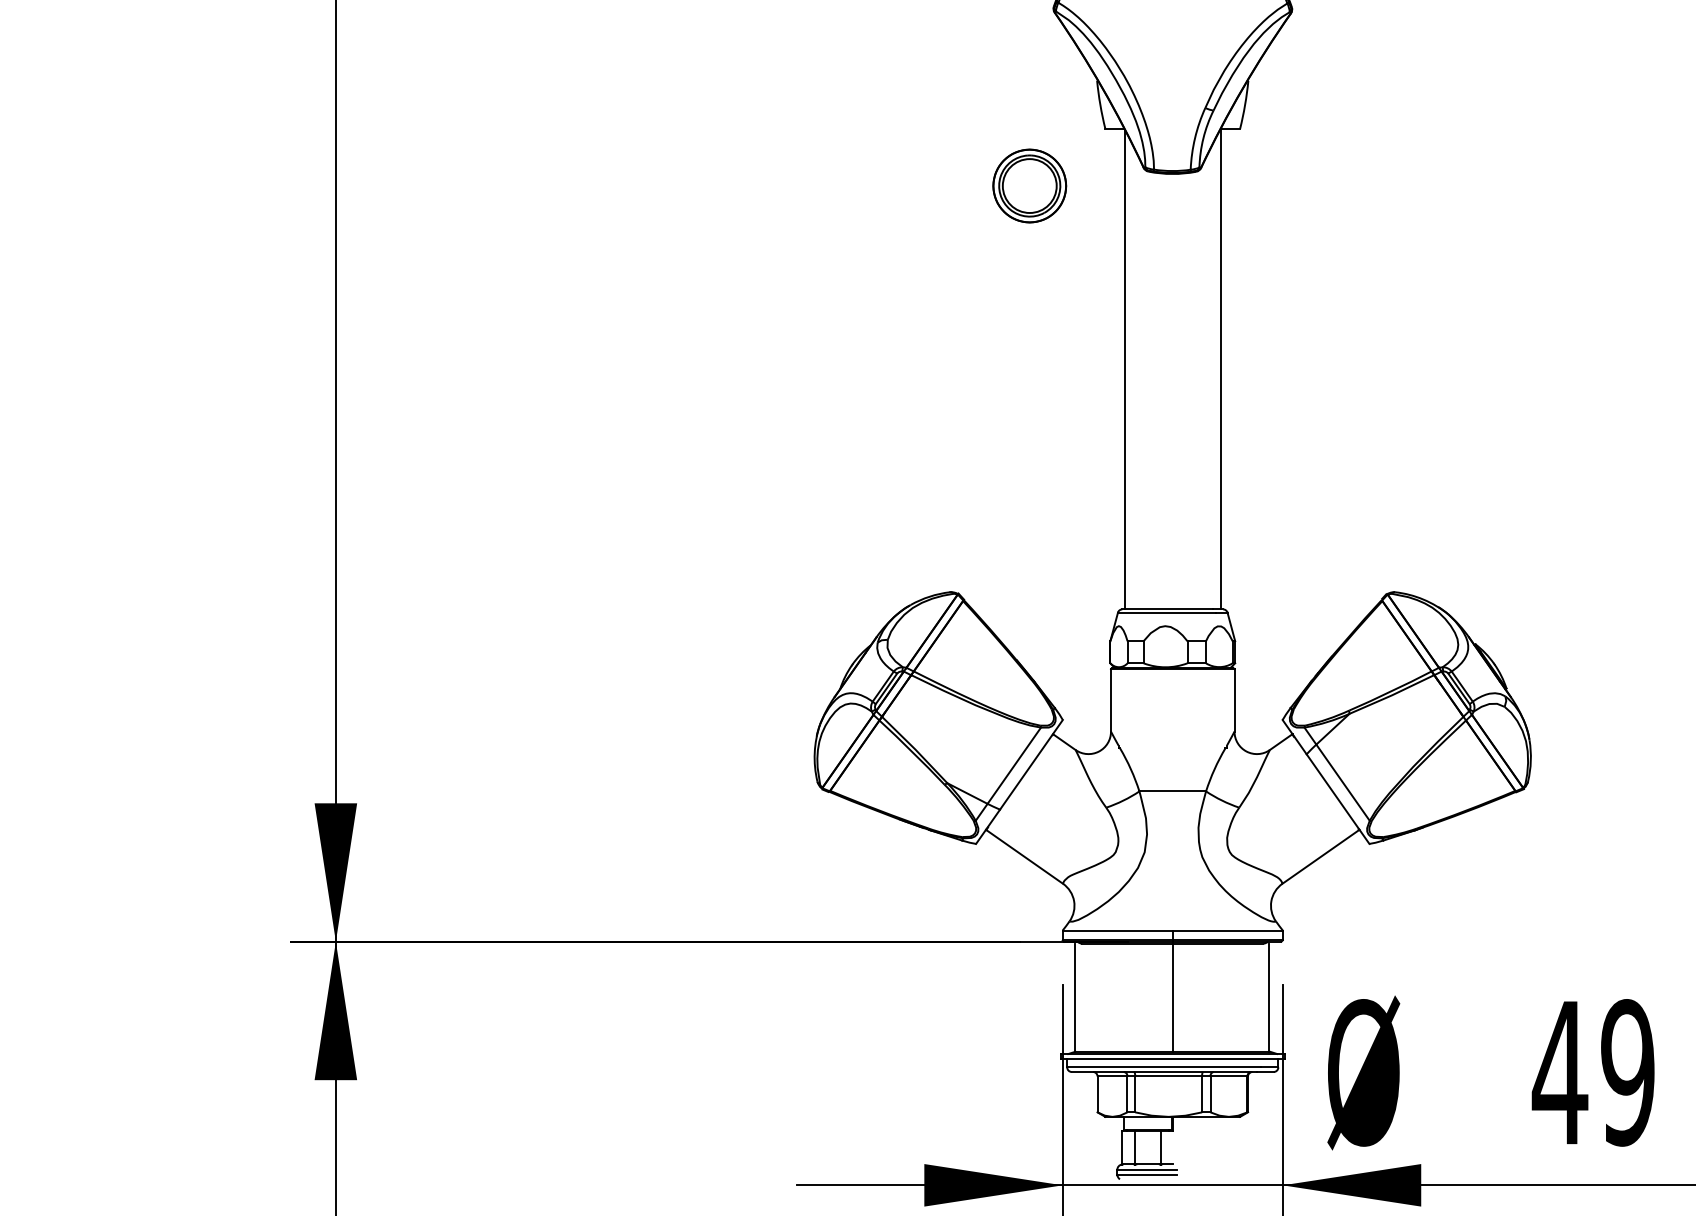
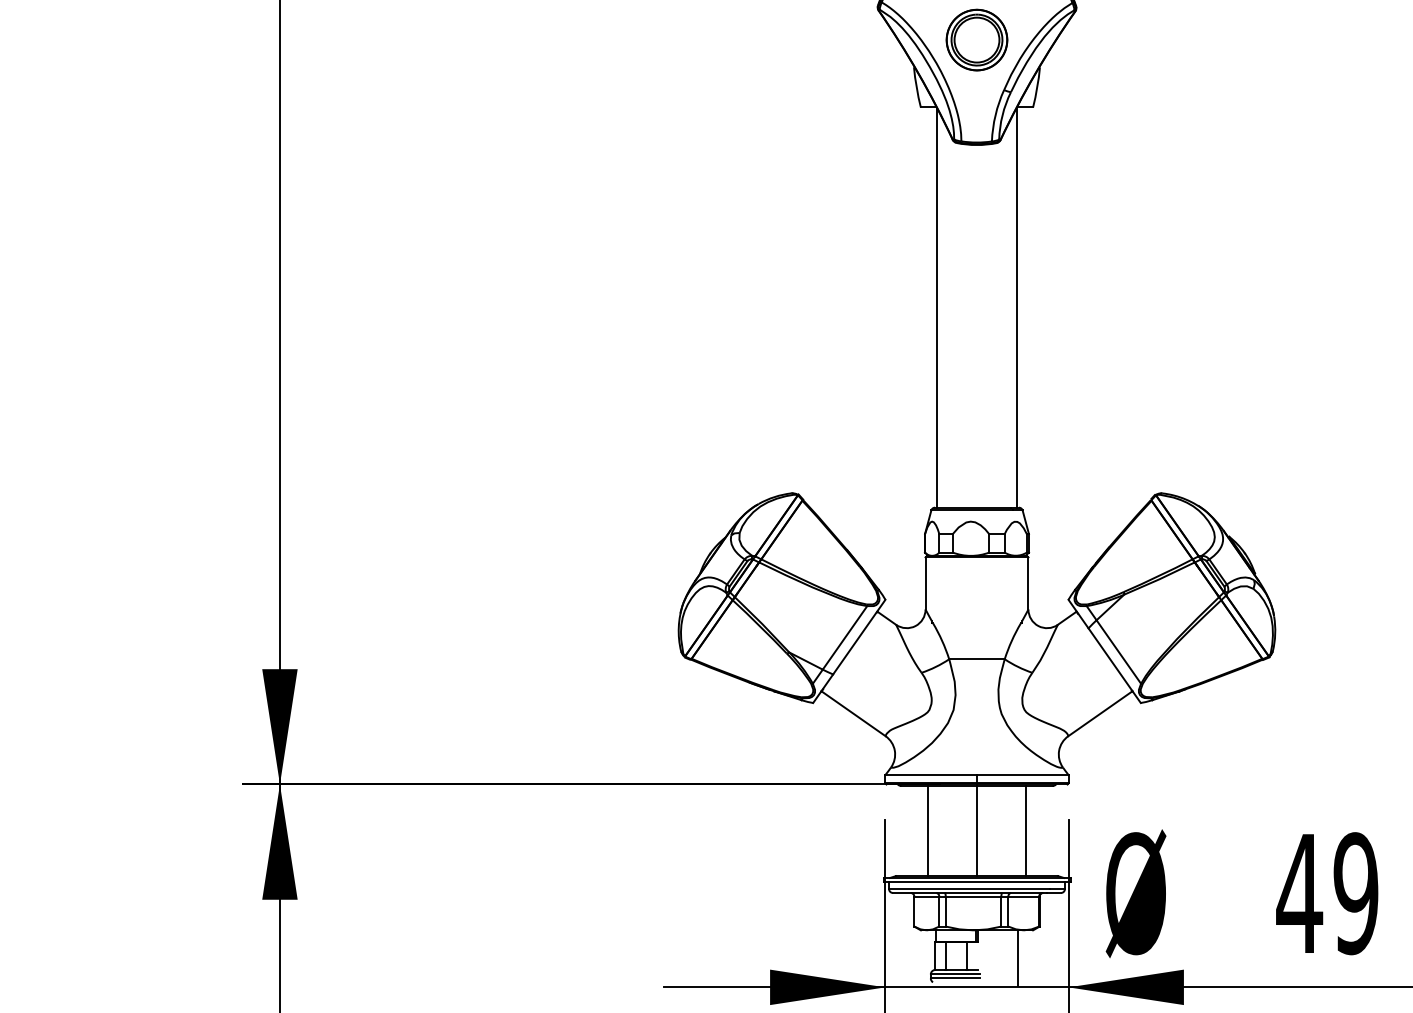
part: (1029, 185) -> (976, 39), moved
line: (1074, 997) -> (927, 830), moved
line: (1268, 997) -> (1025, 830), moved
line: (1221, 1150) -> (1017, 958), added

